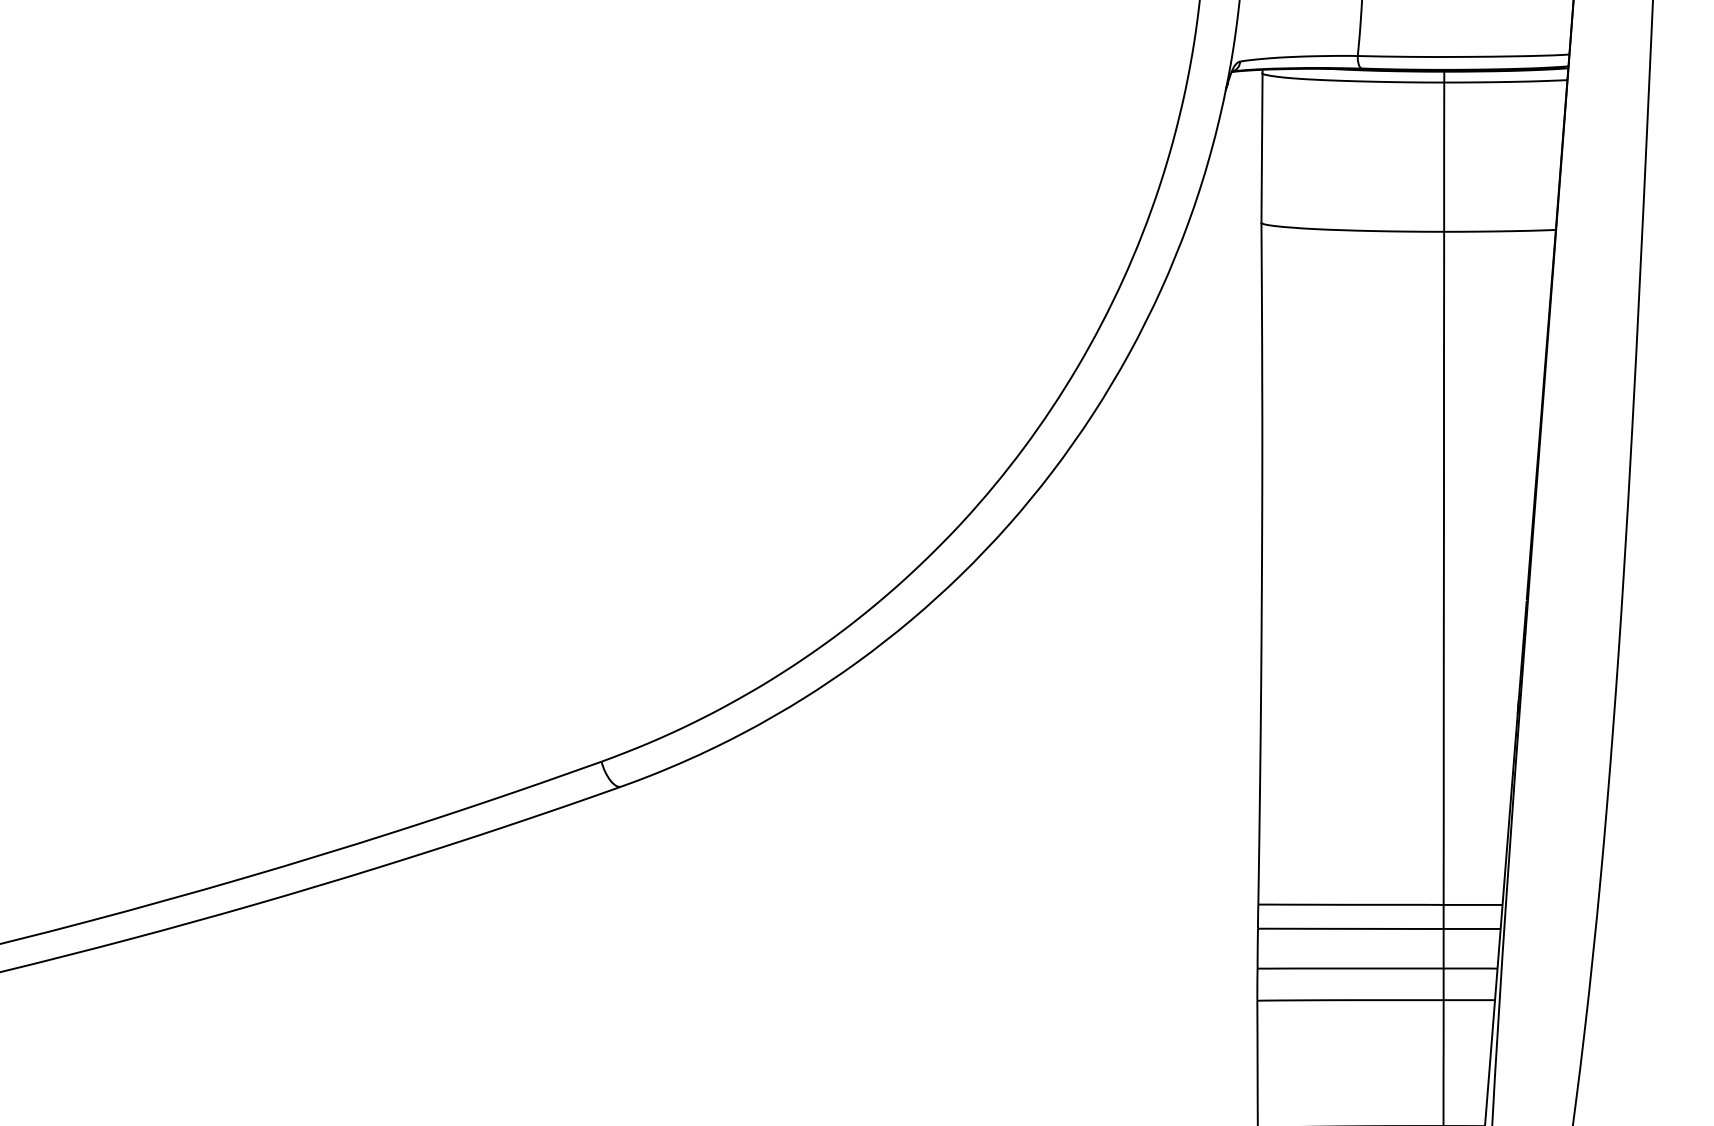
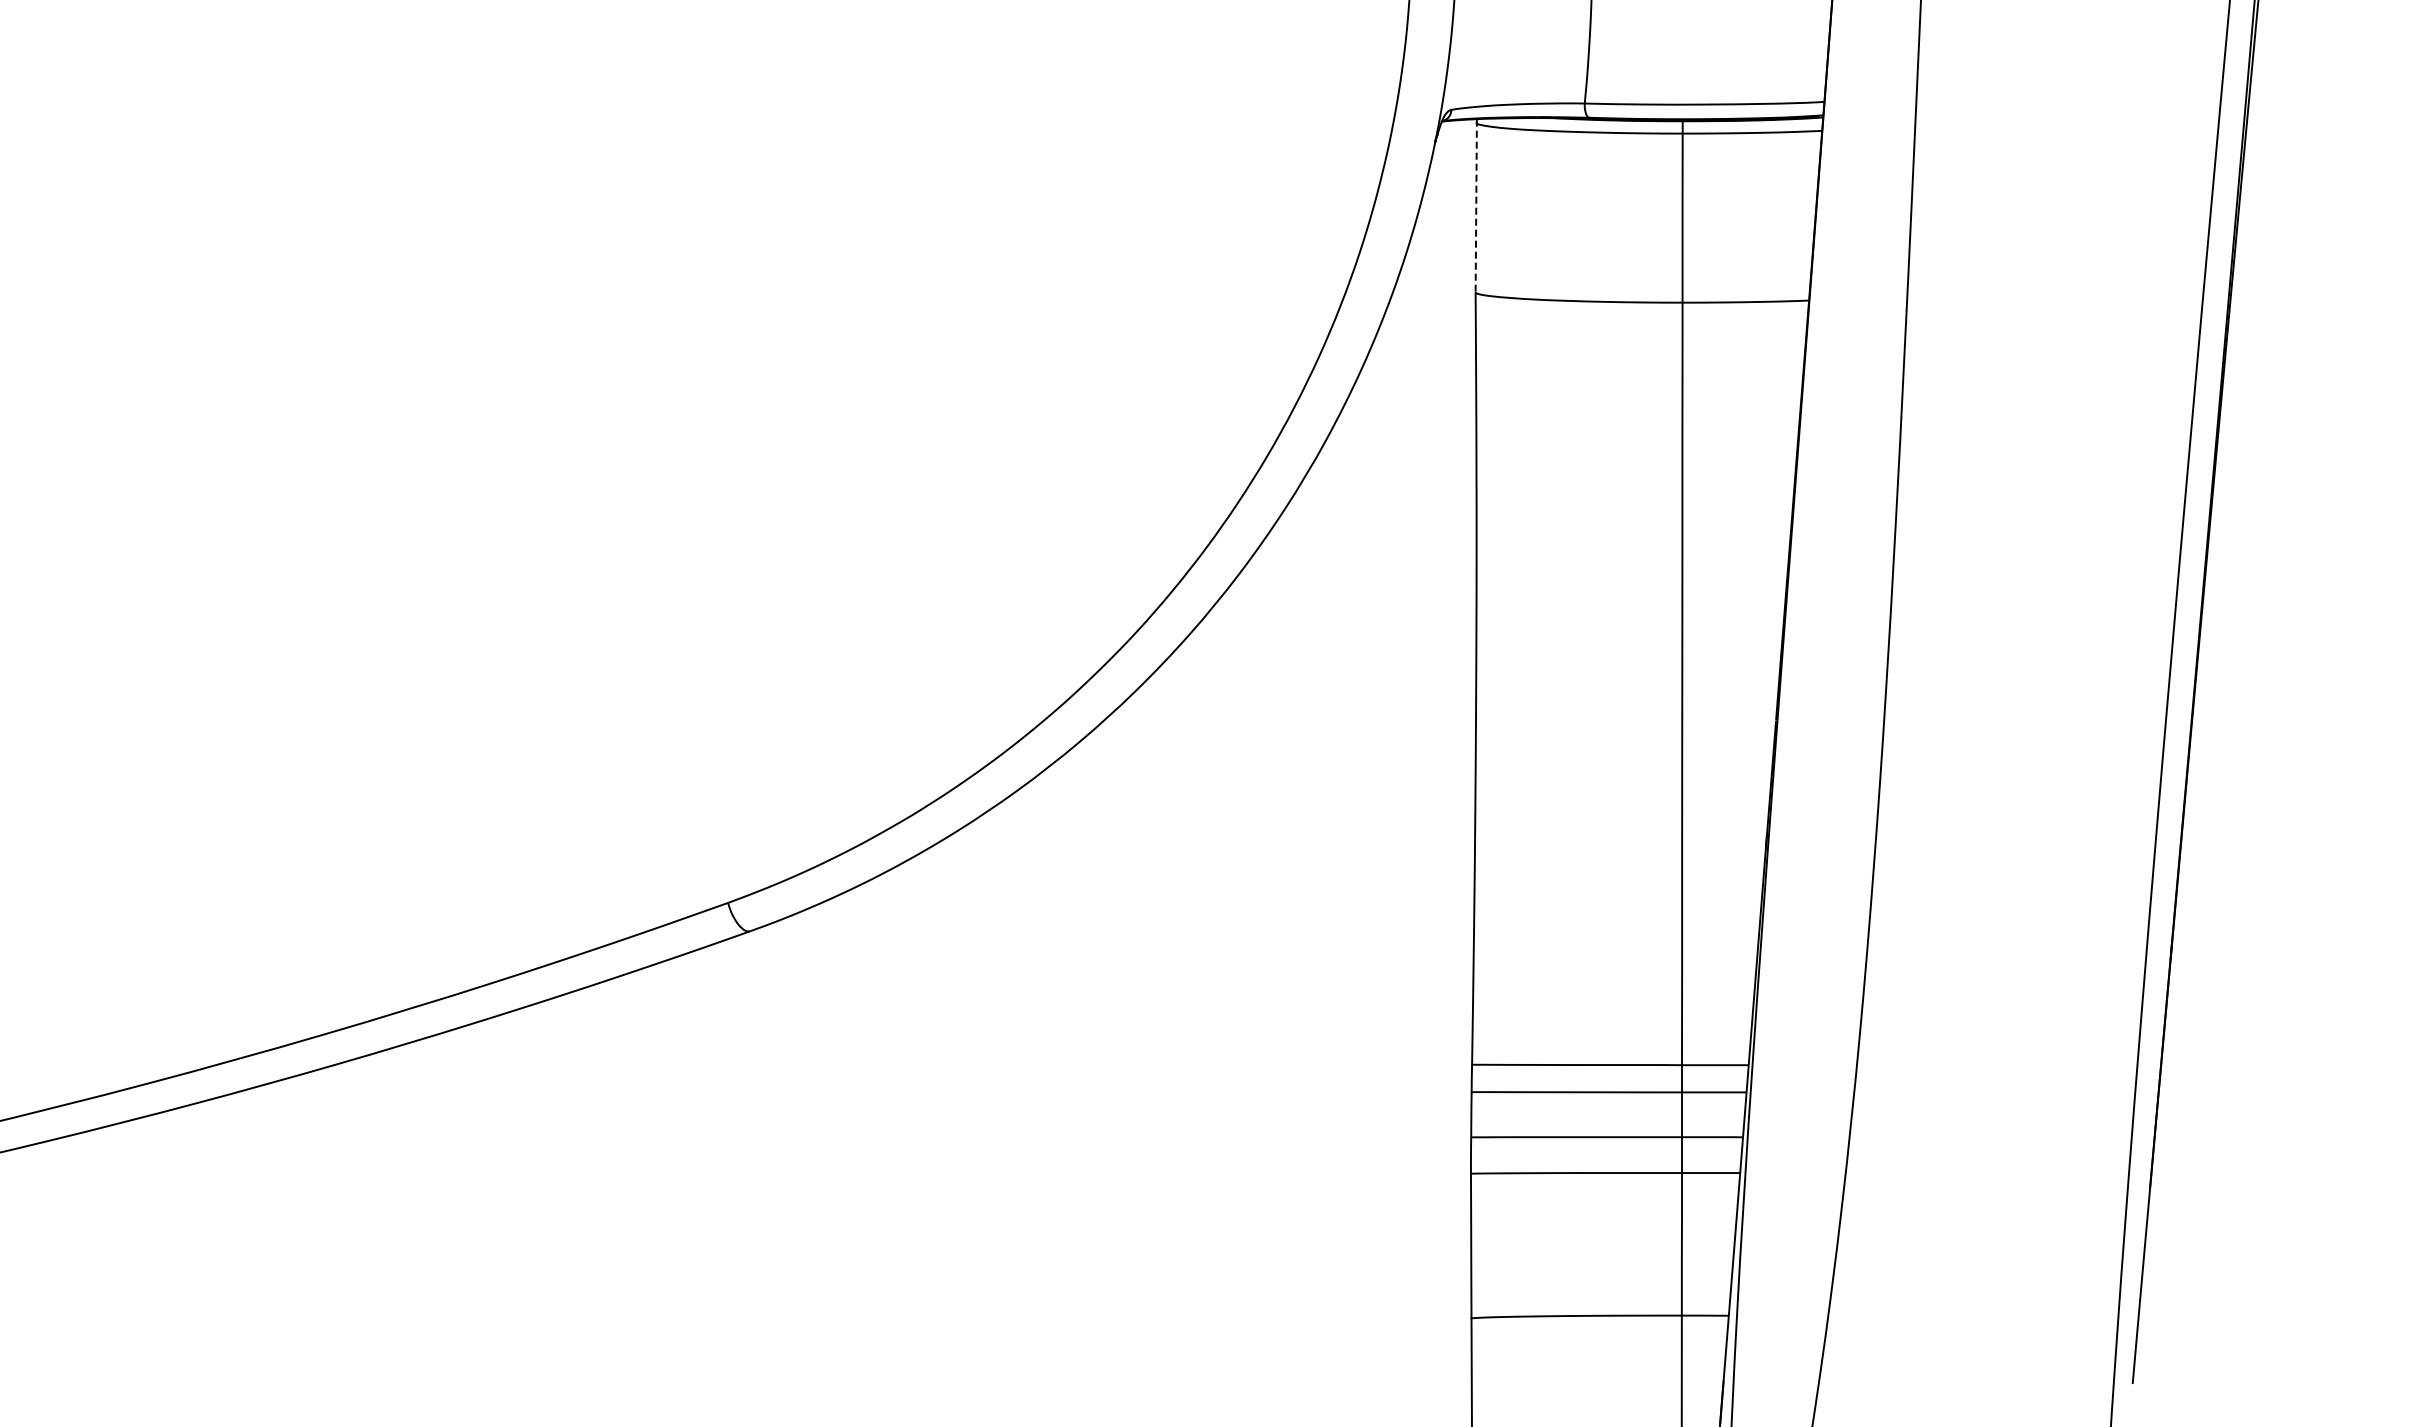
line: (1262, 146) -> (1476, 206), solid -> dashed

